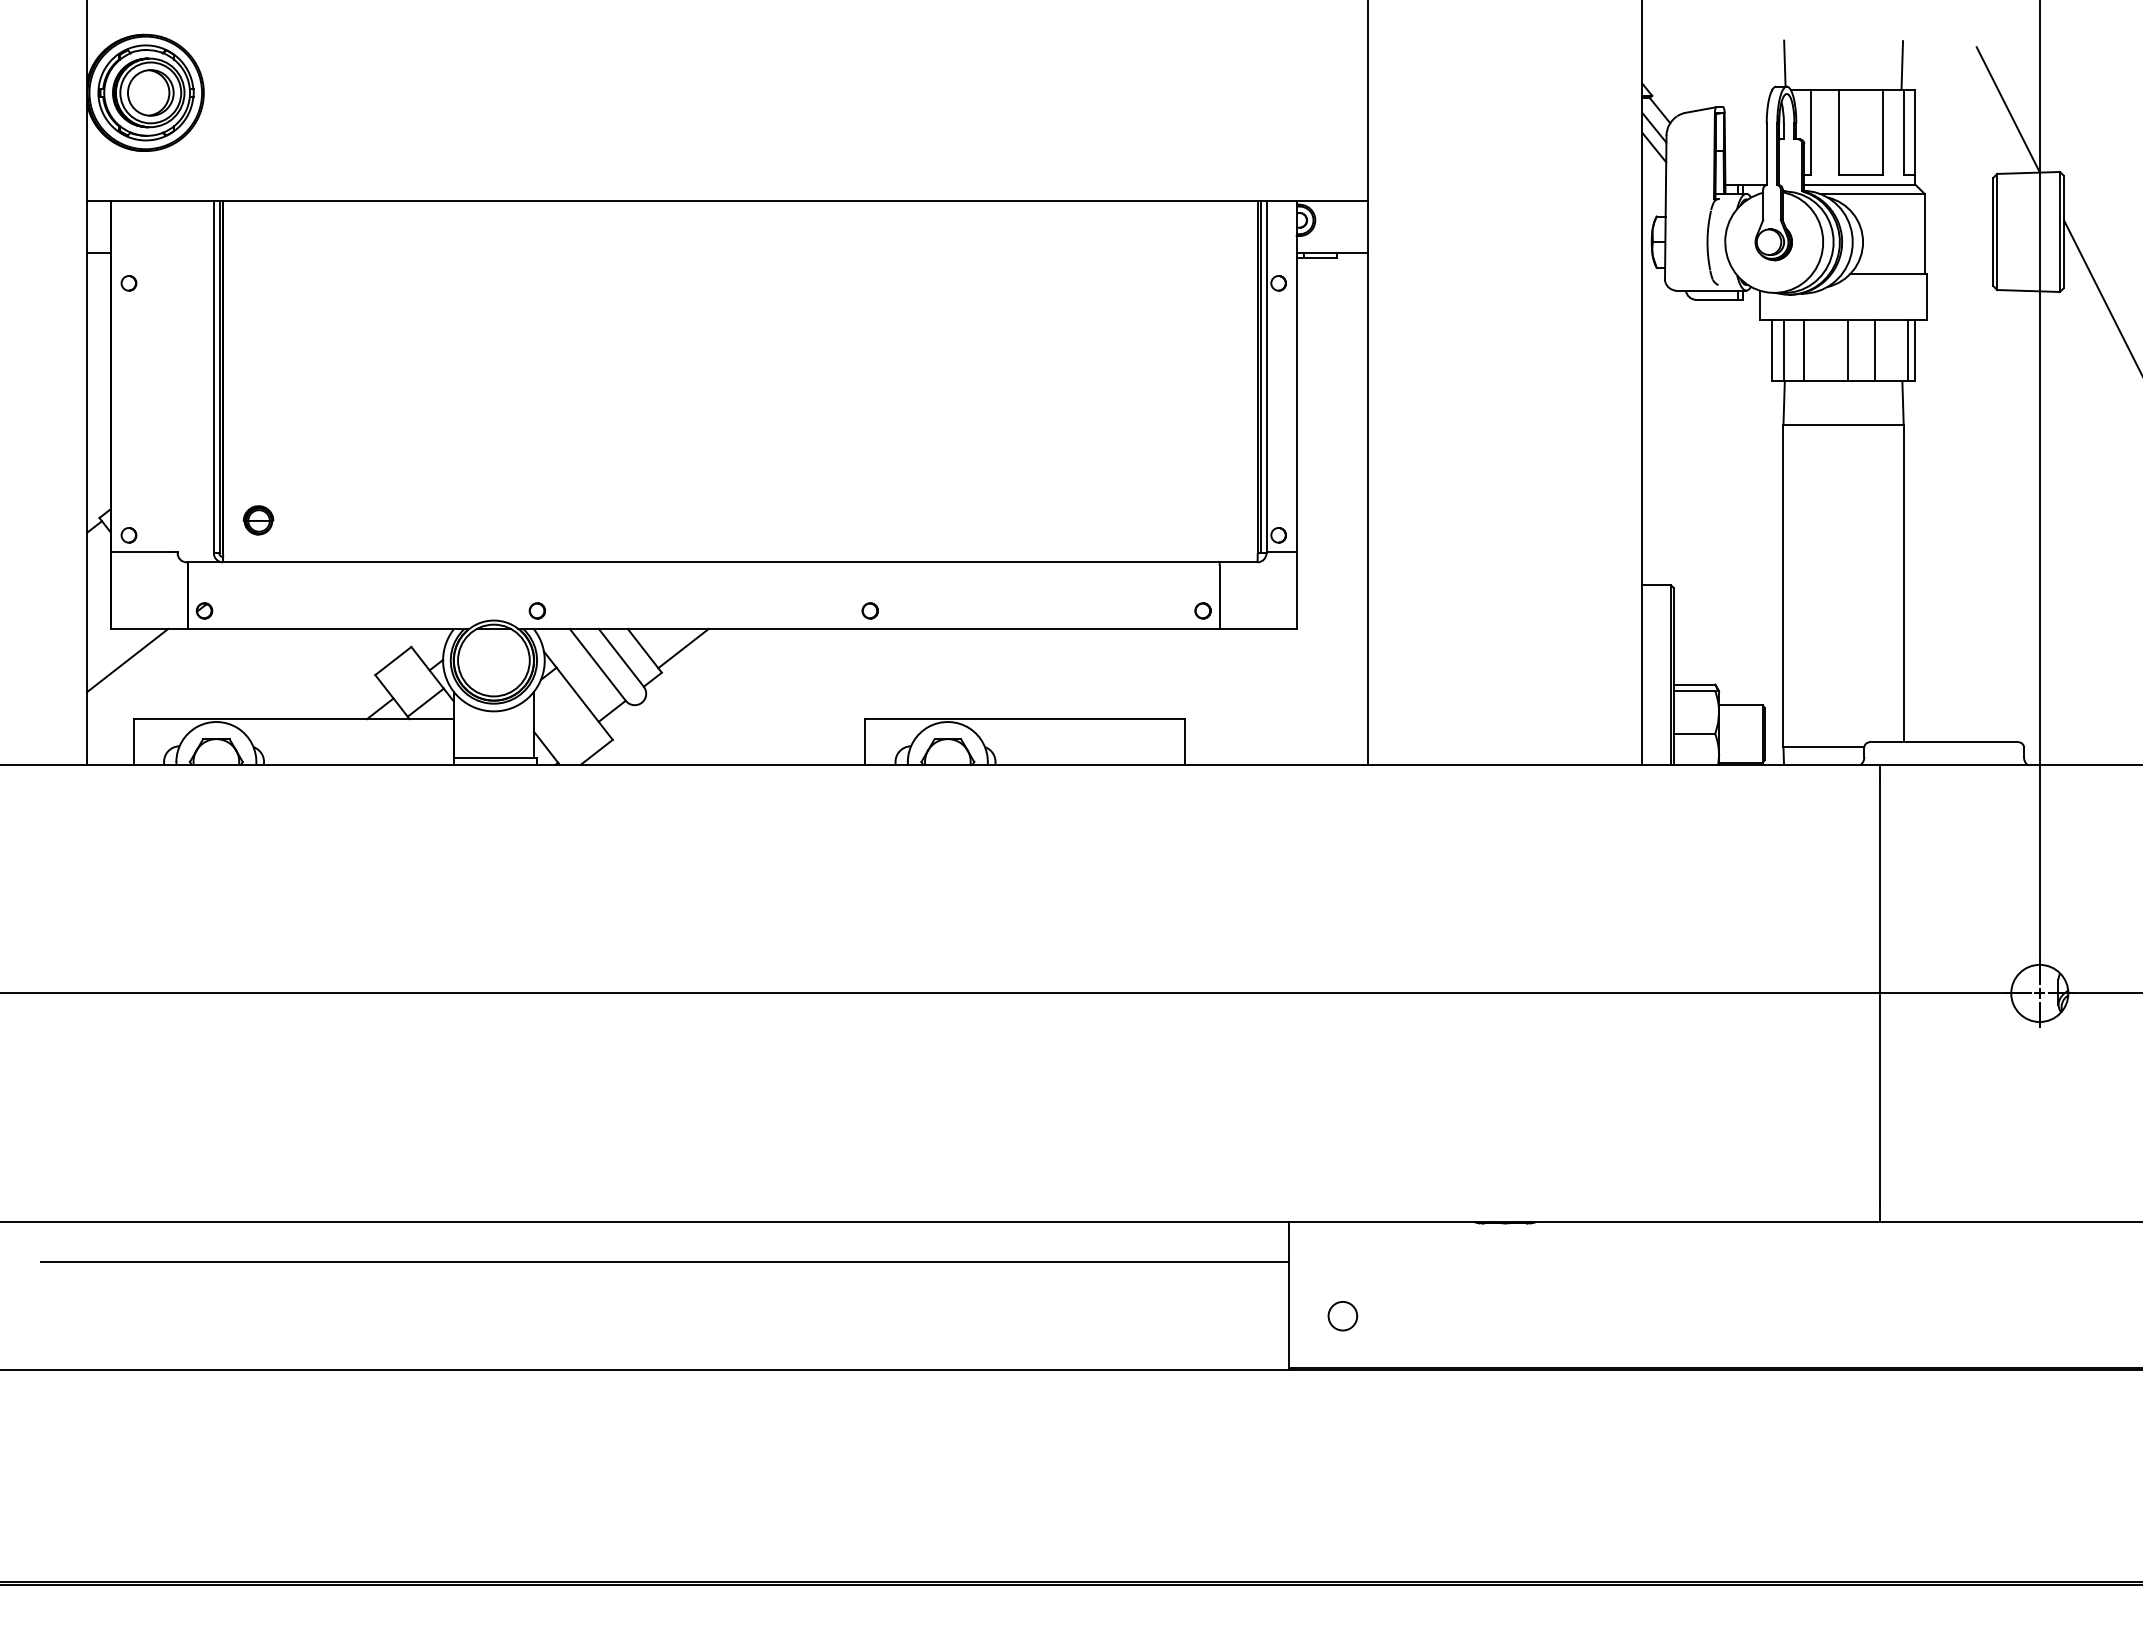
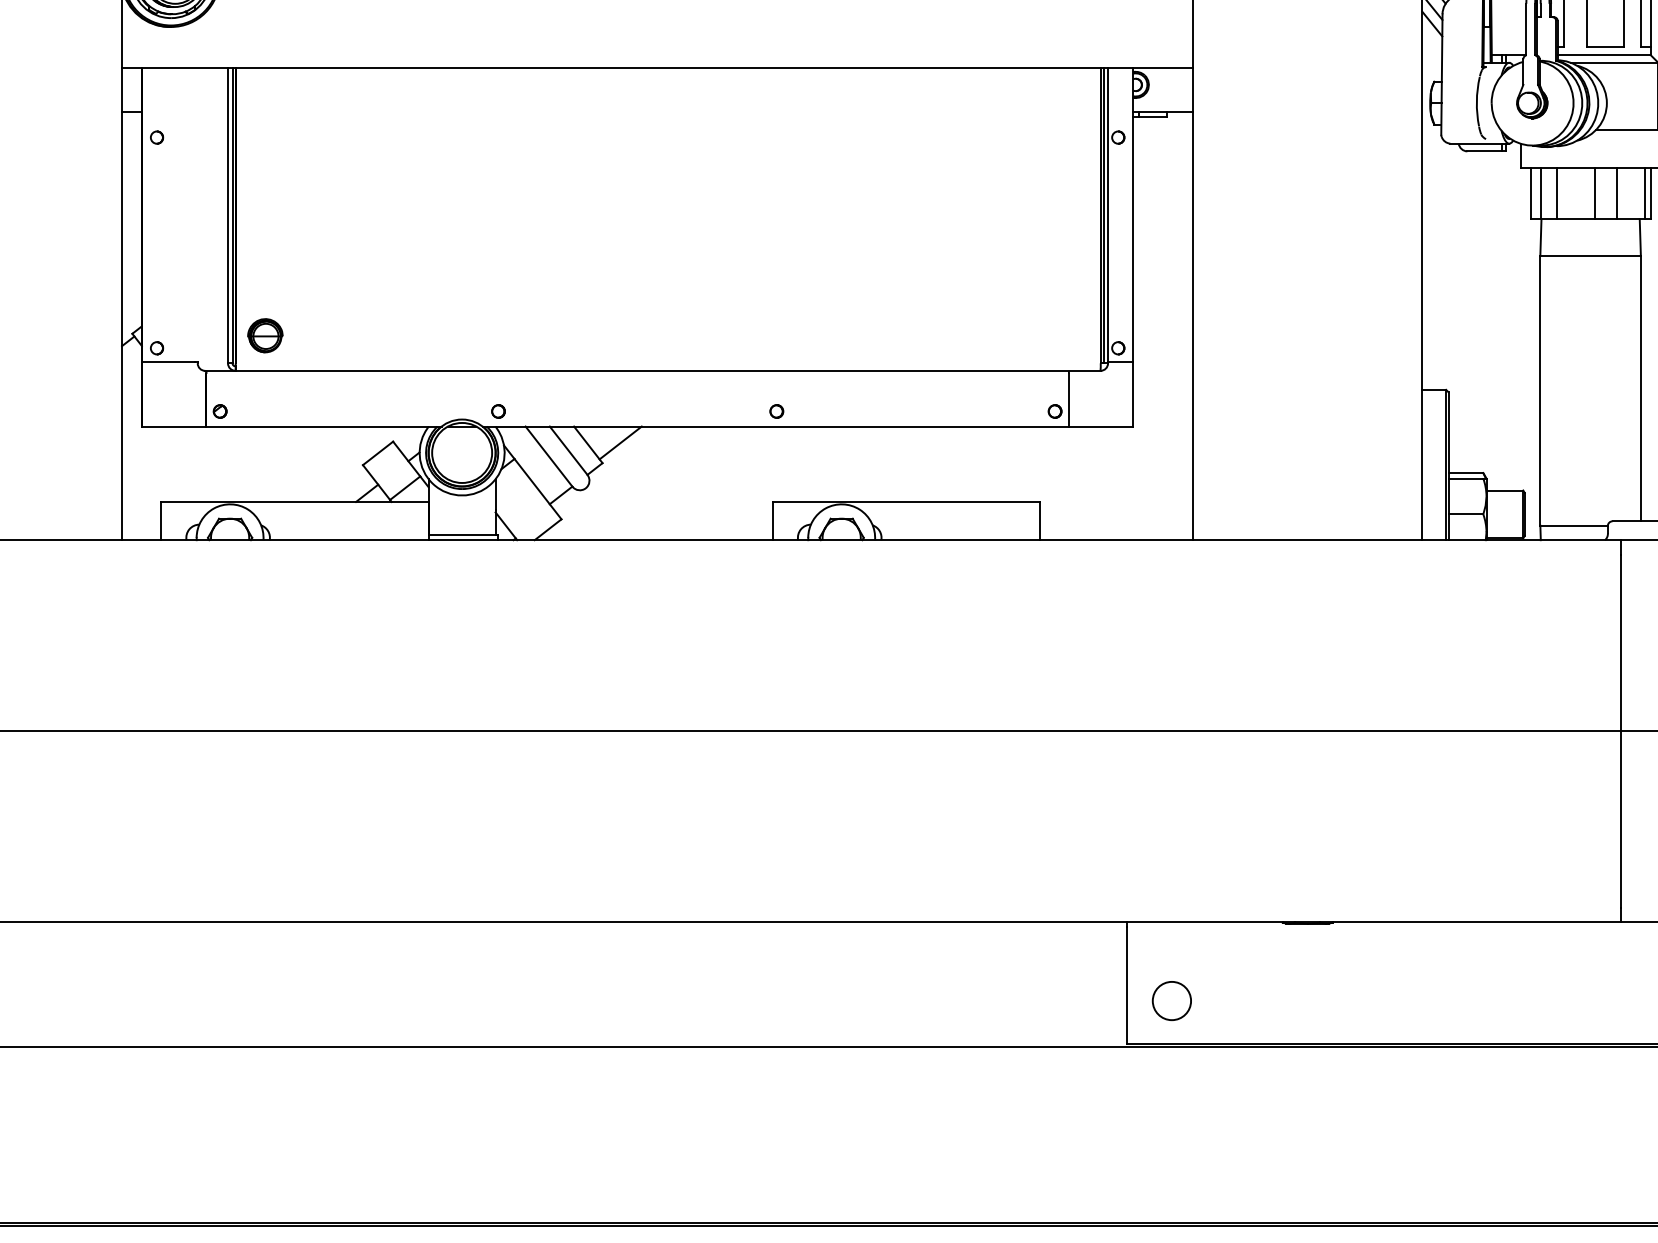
part: (258, 520) -> (265, 335), size x1.4
line: (127, 660) -> (155, 452), removed
line: (664, 1262) -> (604, 956), removed
circle: (1342, 1316) -> (1171, 1001), size x1.6

